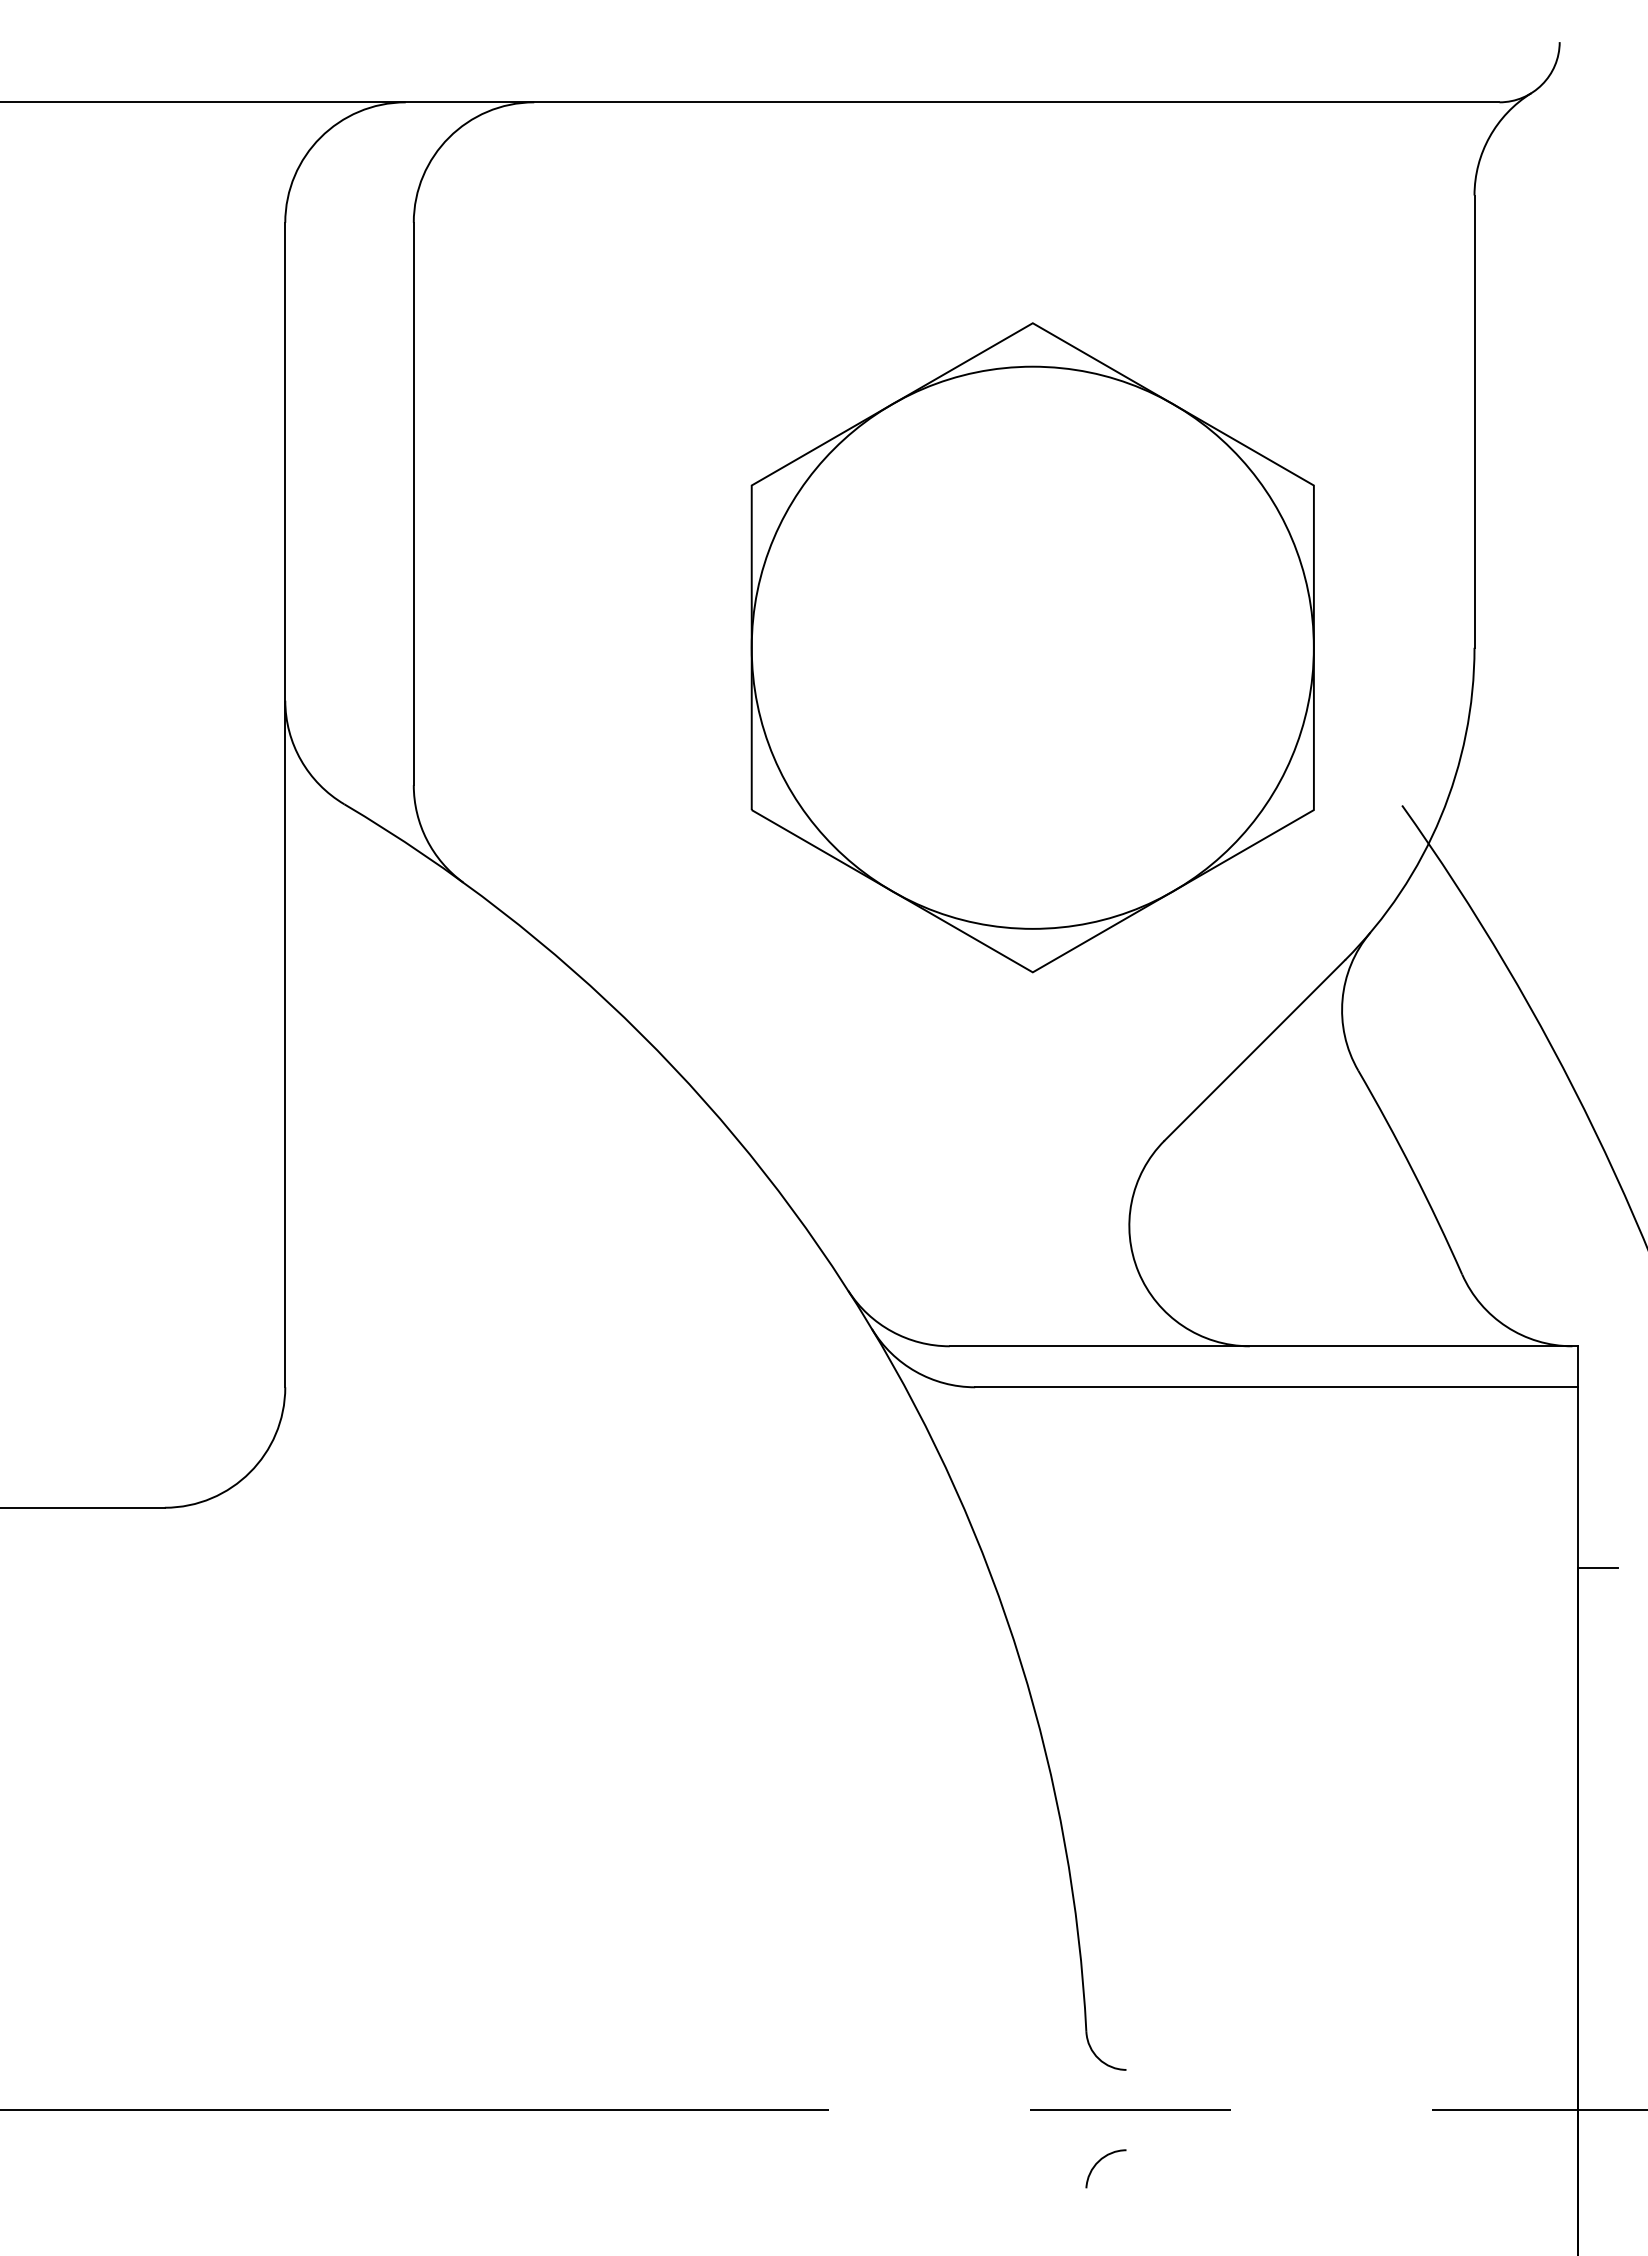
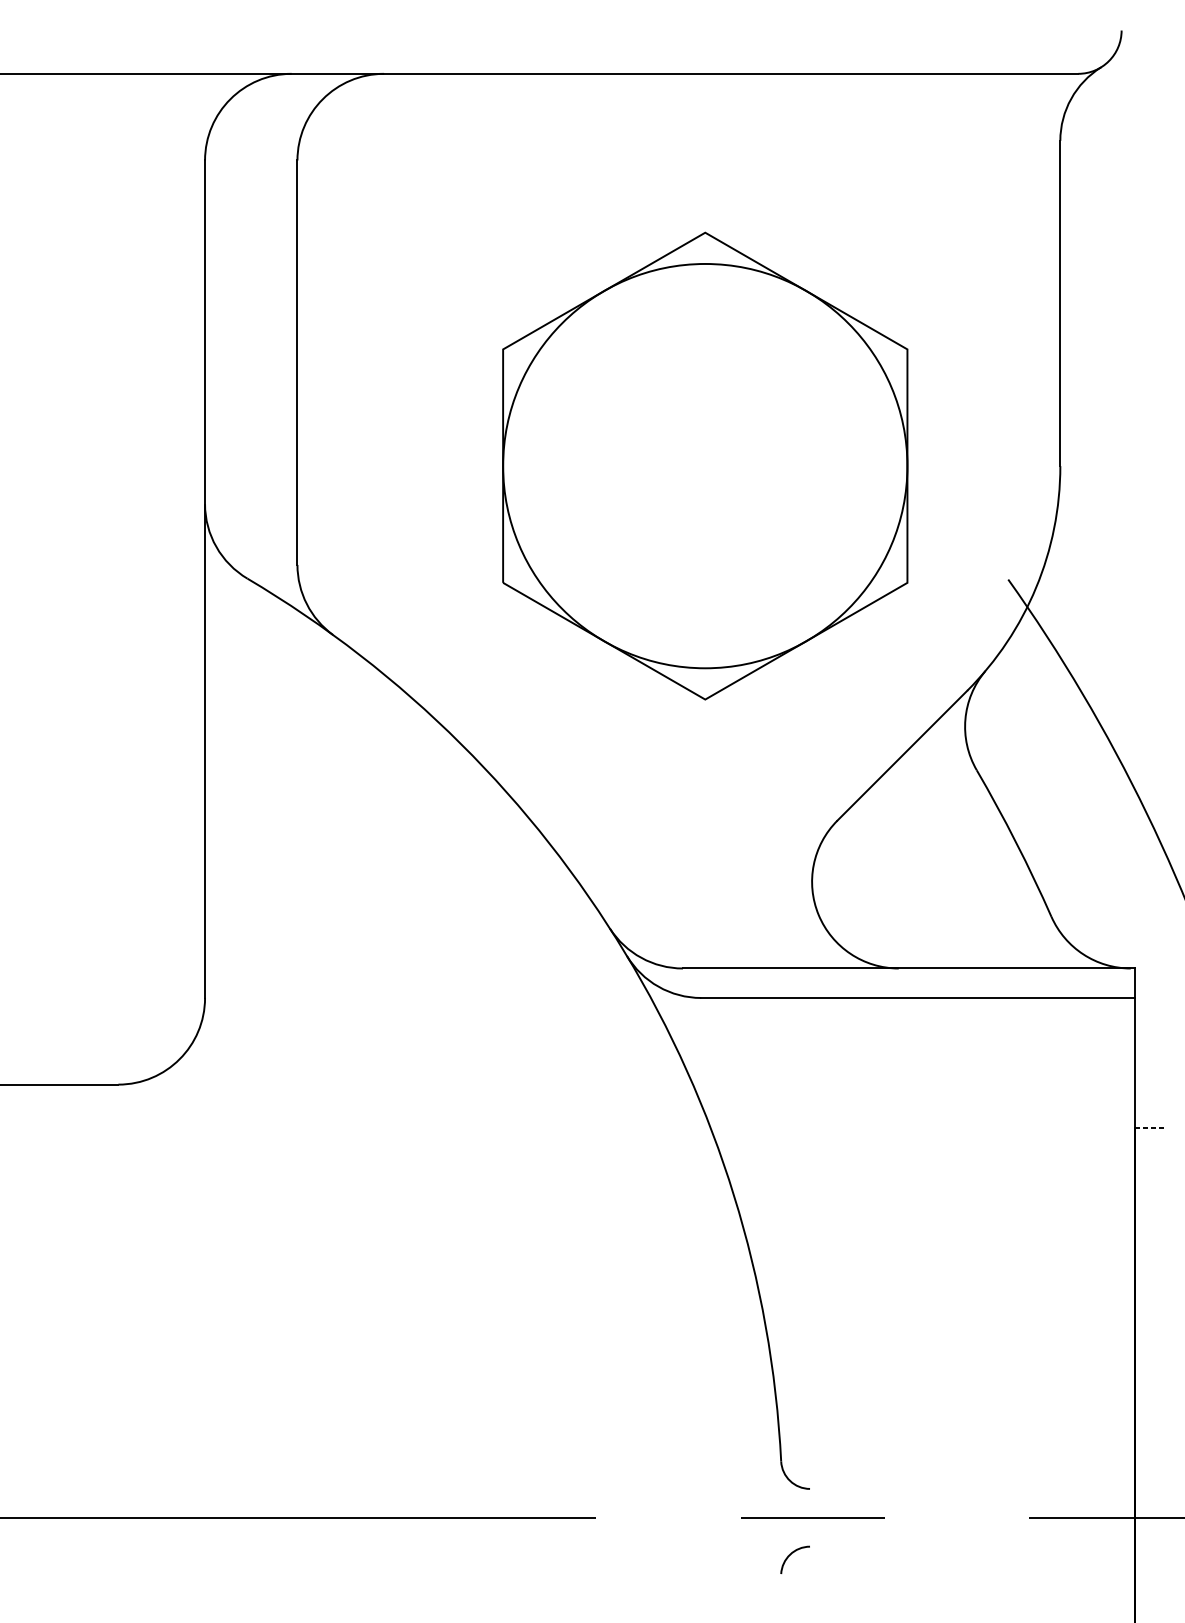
part: (1032, 647) -> (705, 465), moved
line: (1598, 1567) -> (1149, 1127), solid -> dashed

